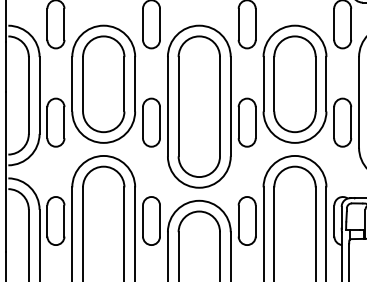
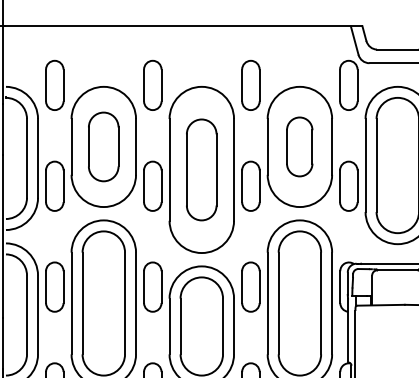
part: (103, 83) -> (103, 146), size x0.7
part: (294, 83) -> (299, 146), size x0.6
part: (199, 106) -> (201, 169), size x0.7

